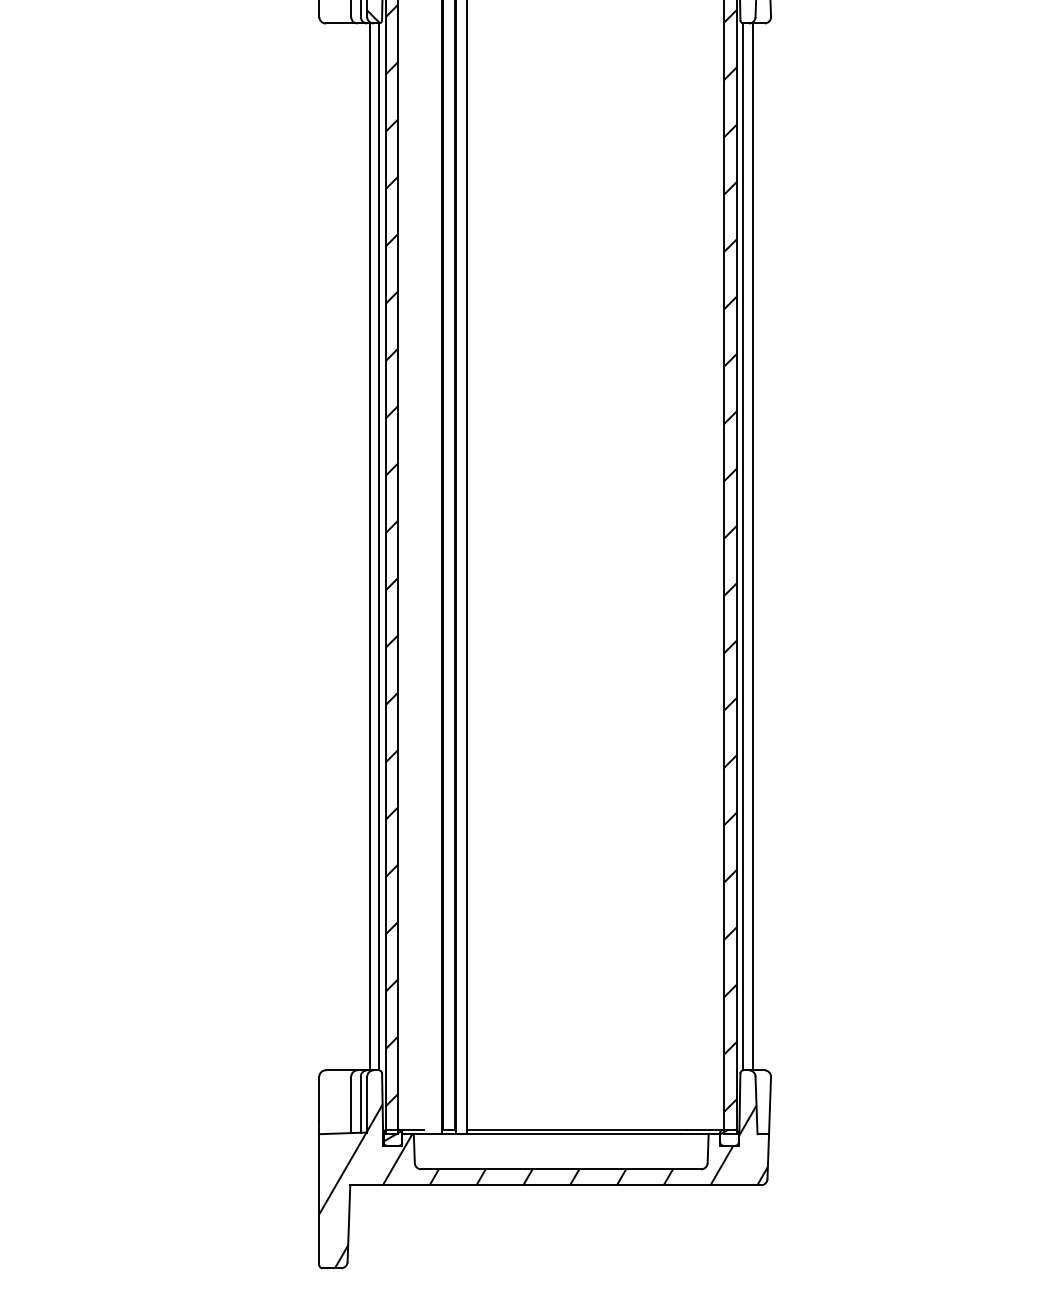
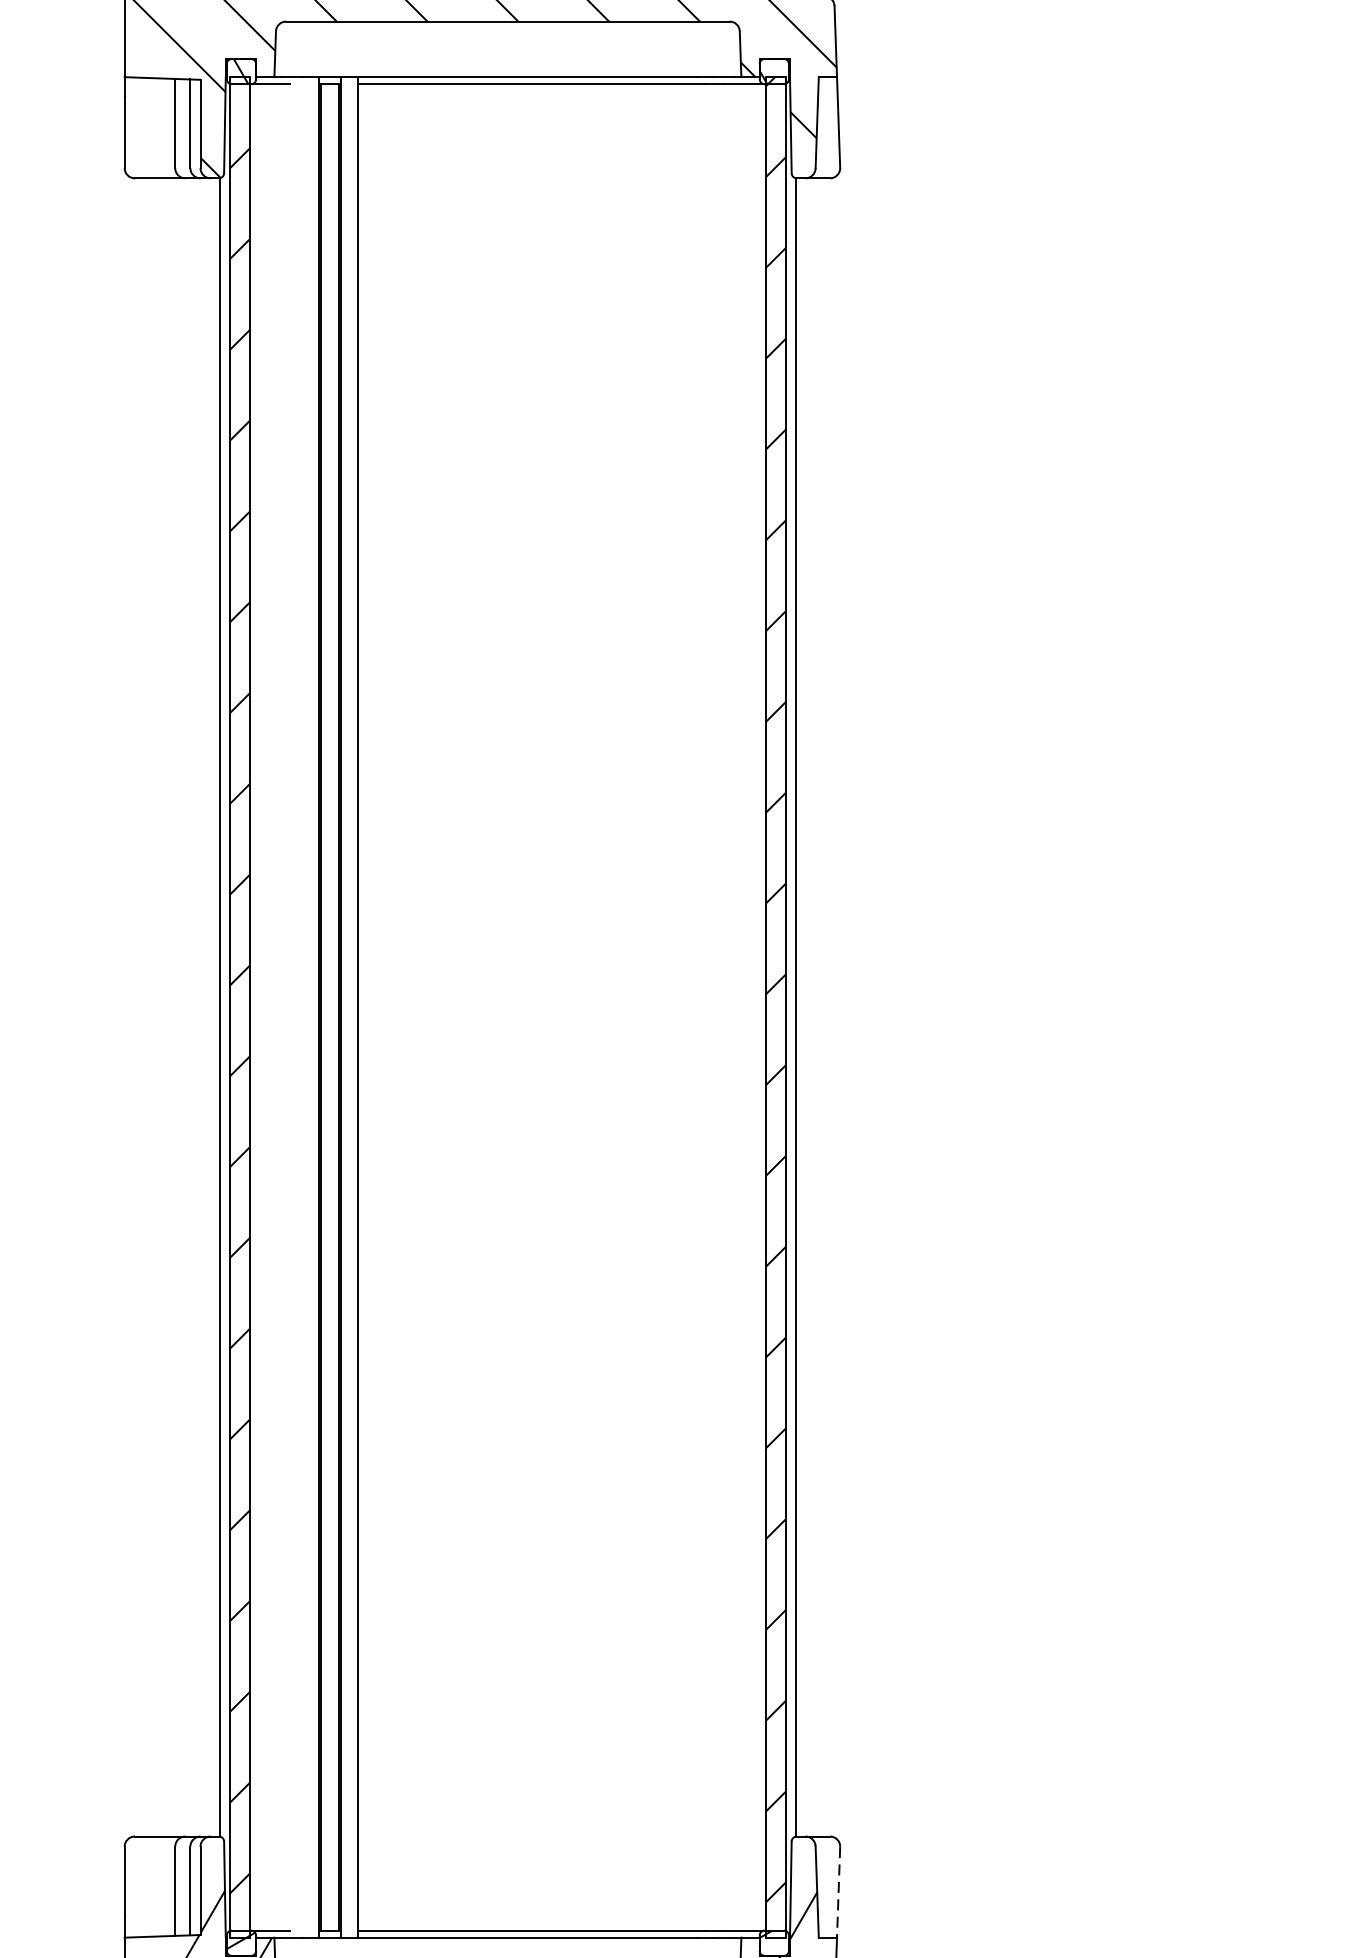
line: (369, 546) -> (204, 1006), removed
line: (752, 546) -> (810, 1006), removed
line: (770, 1105) -> (839, 1892), solid -> dashed

